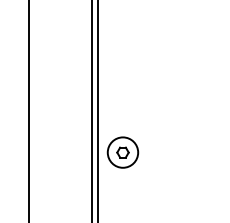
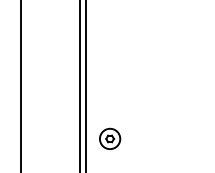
part: (122, 152) -> (109, 138), size x0.7

